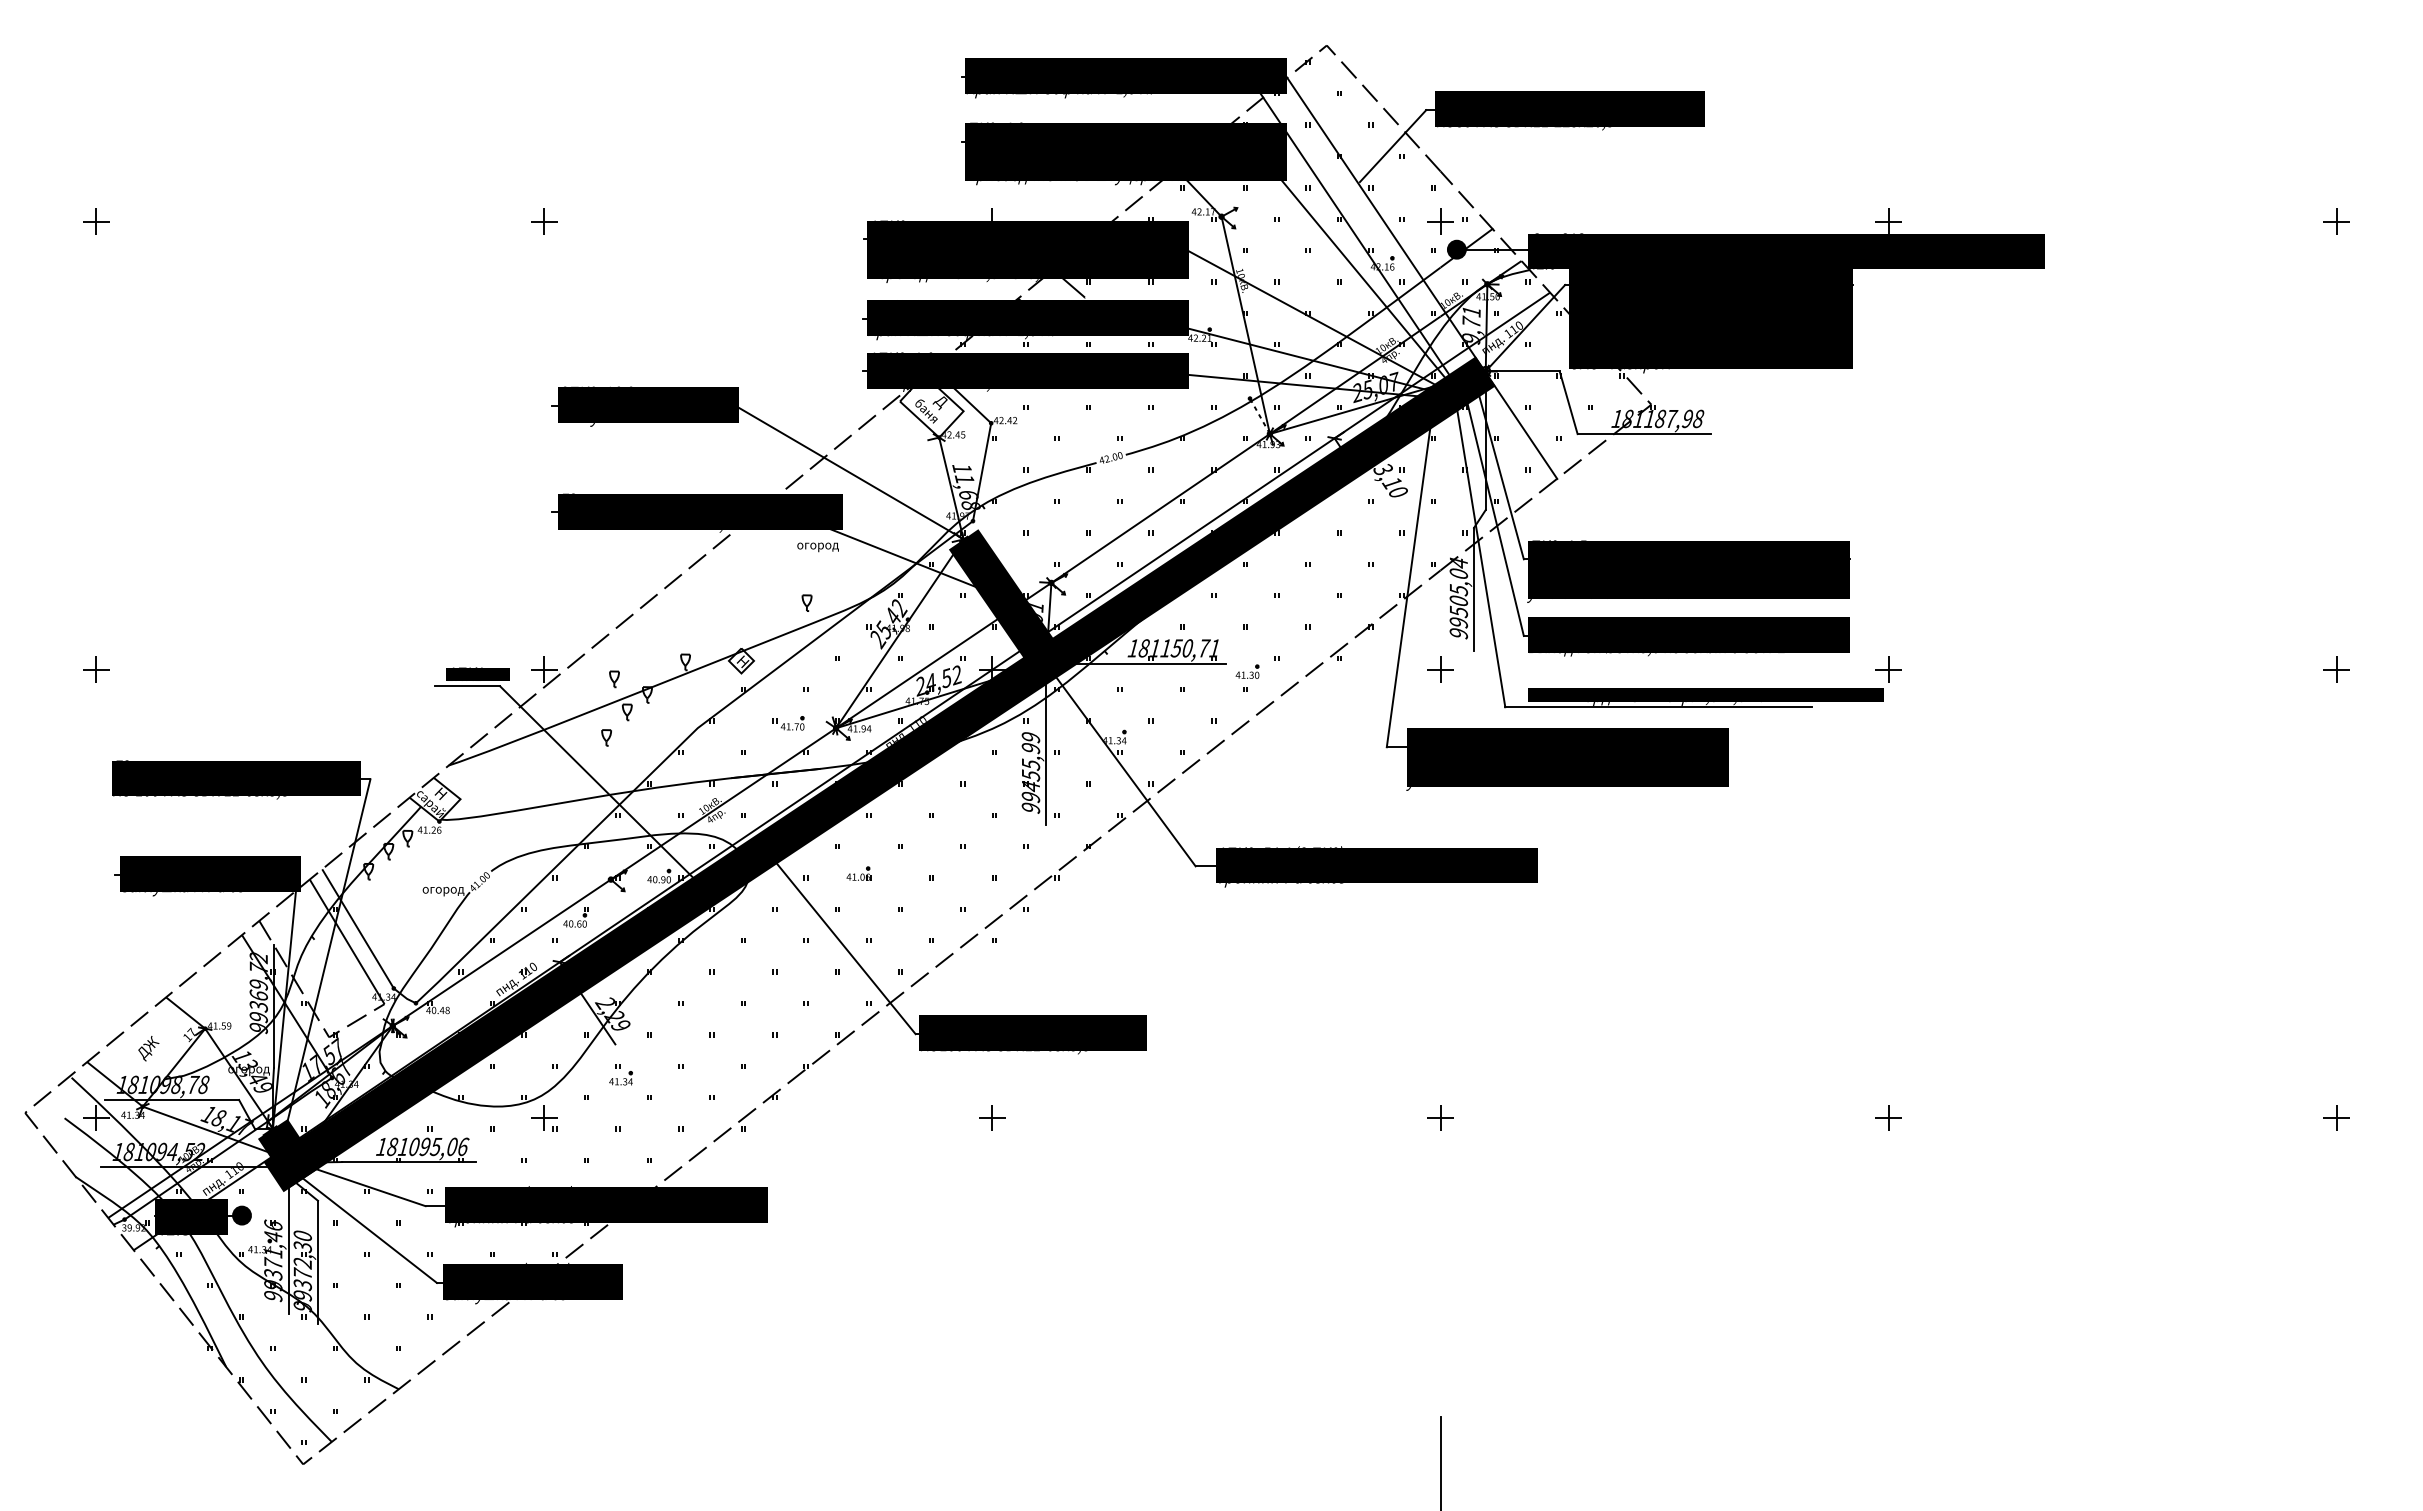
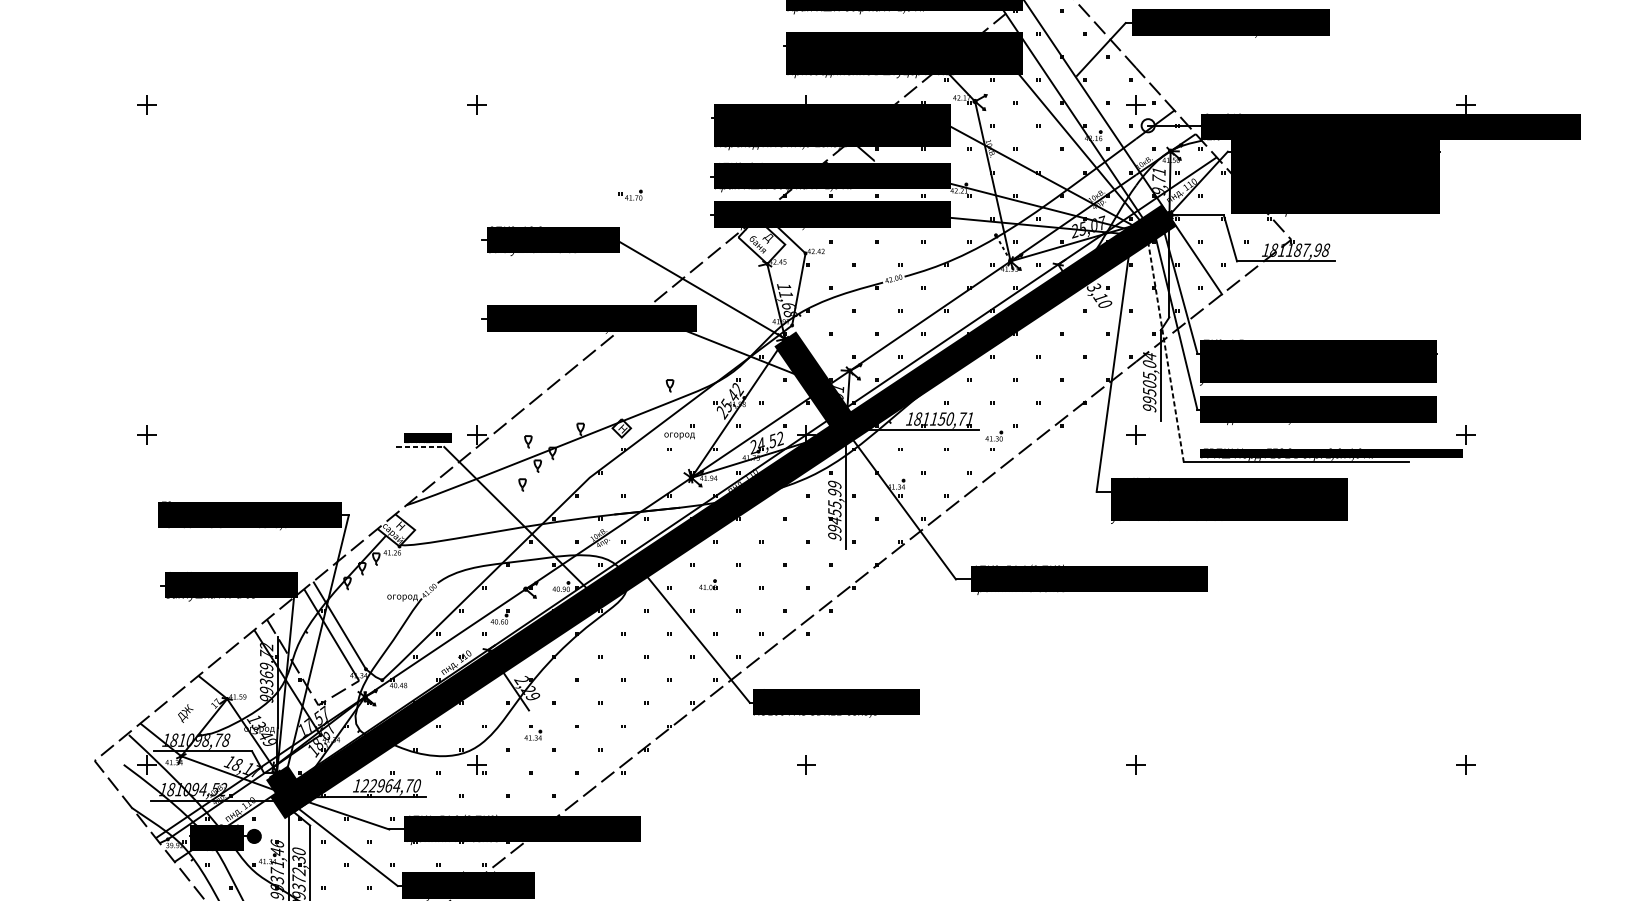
fill: (1456, 249) -> (1147, 125), removed
text: (817, 547) -> (679, 436), moved
line: (1479, 549) -> (1164, 346), solid -> dashed
line: (468, 686) -> (420, 447), solid -> dashed
part: (788, 723) -> (630, 195), moved
text: (427, 1146) -> (390, 785), 181095,06 -> 122964,70

